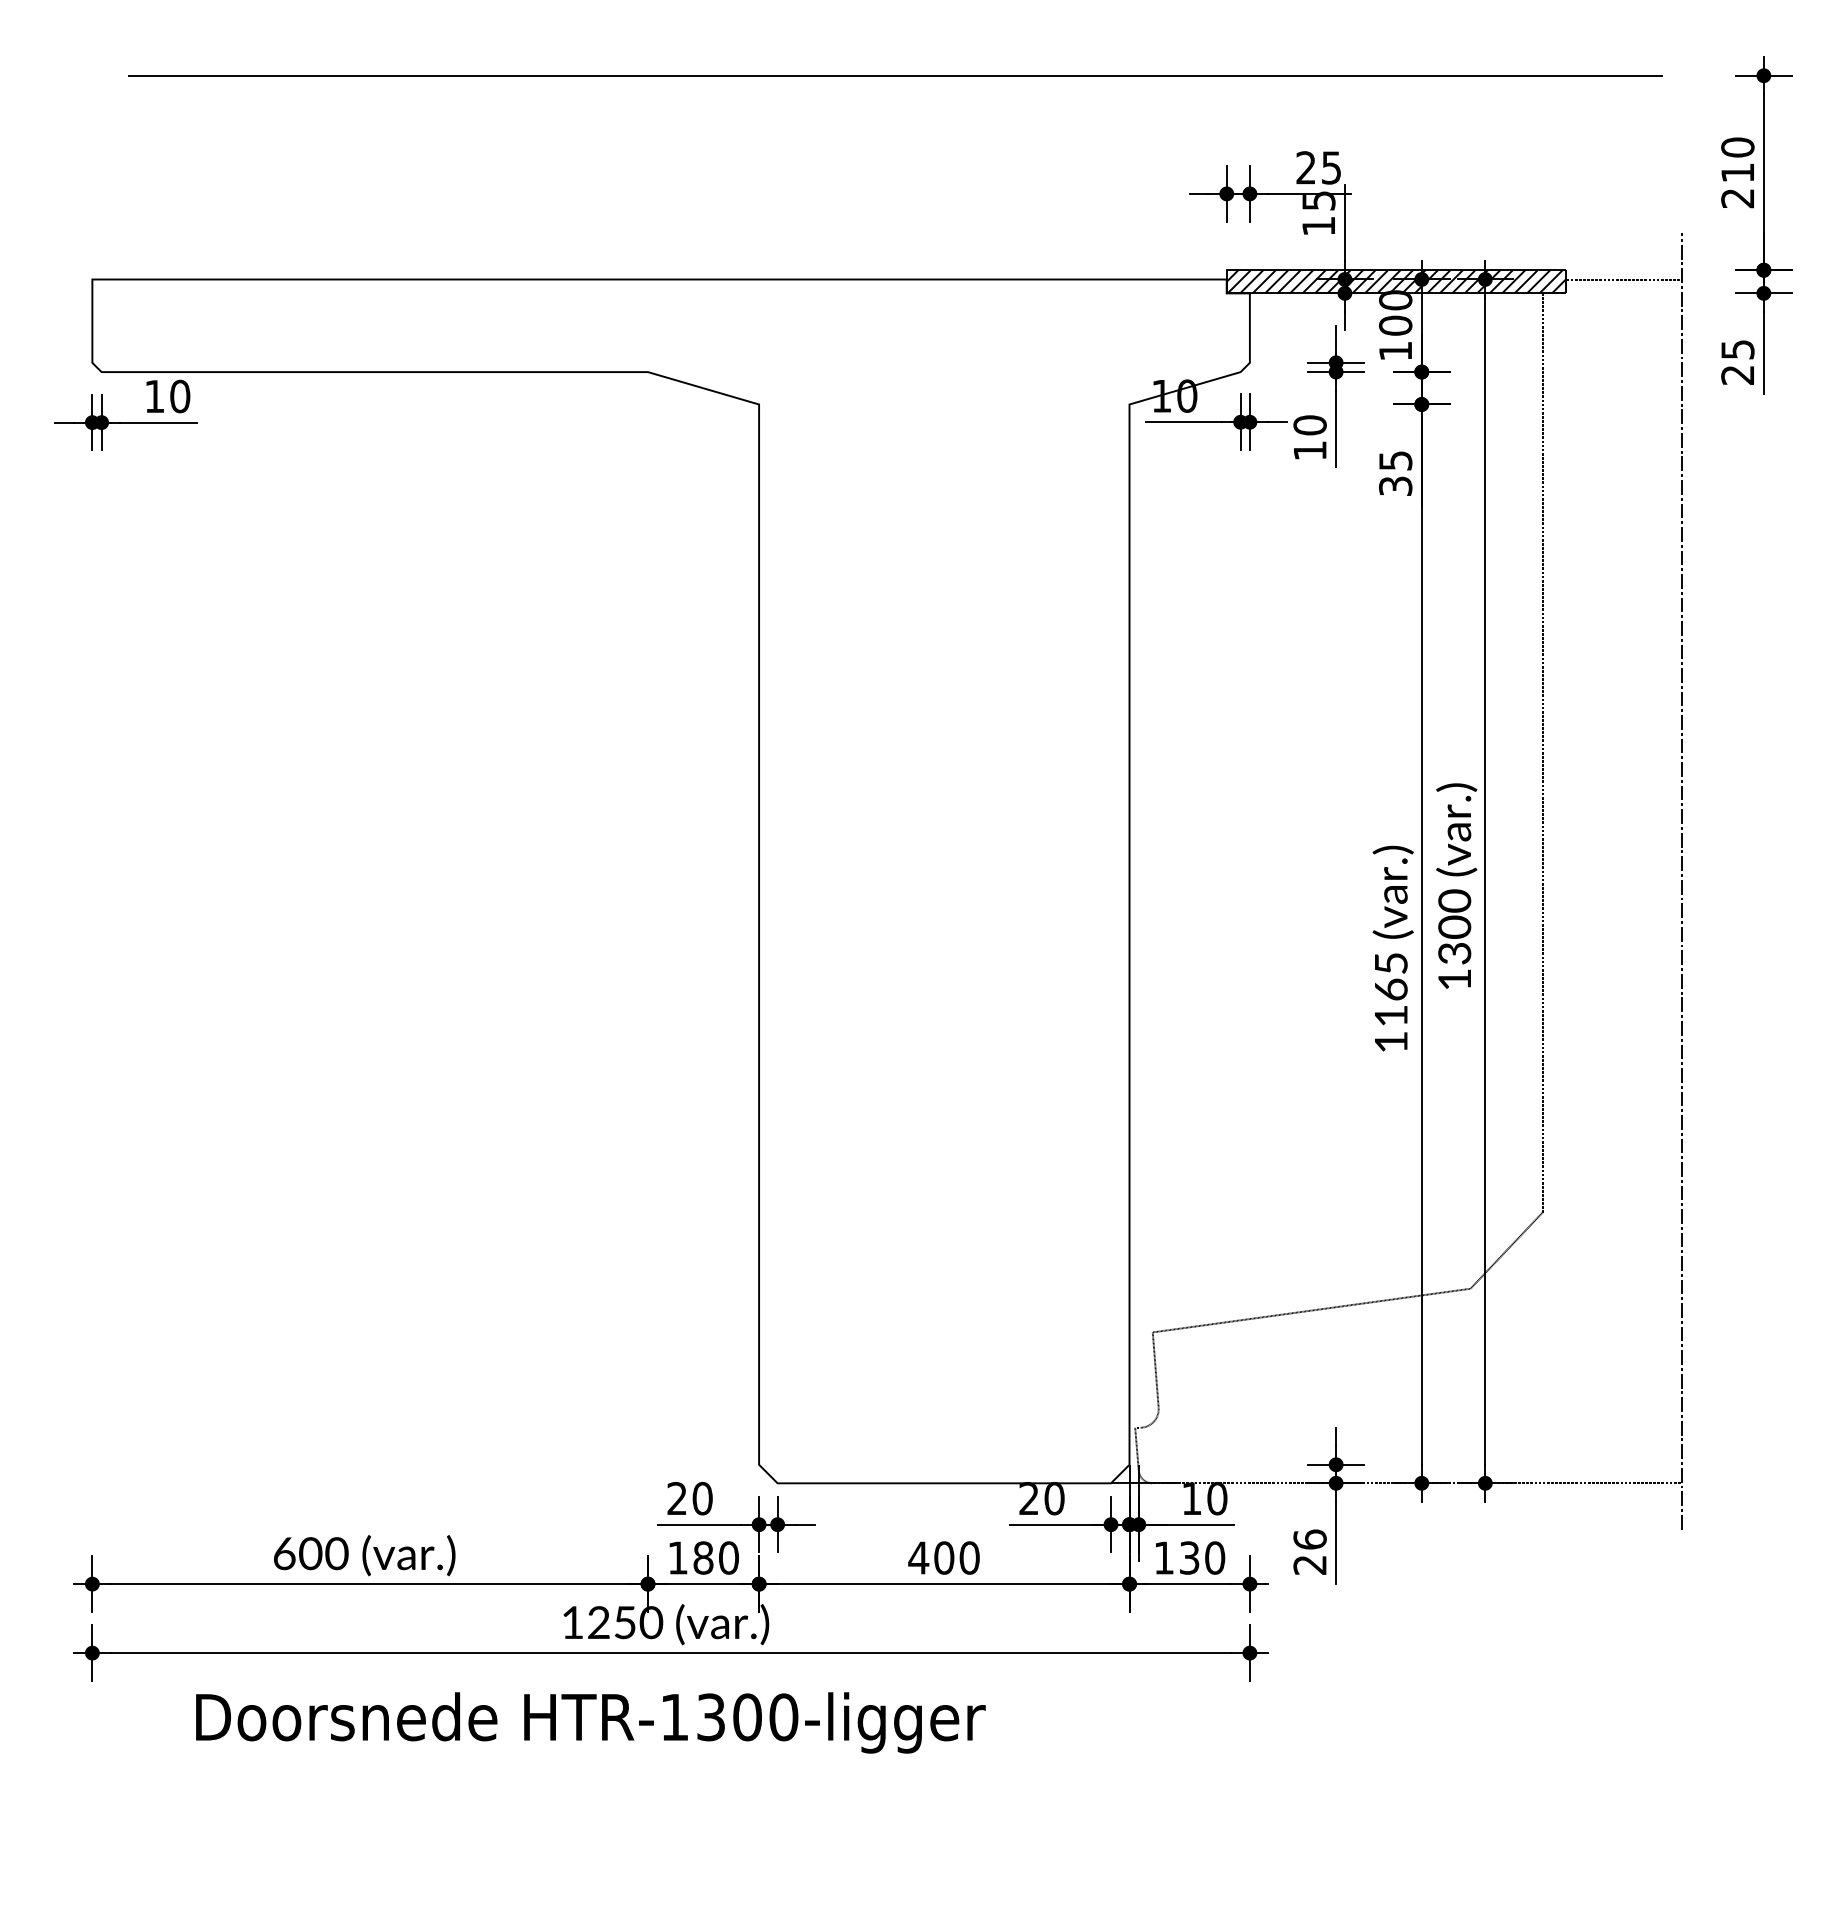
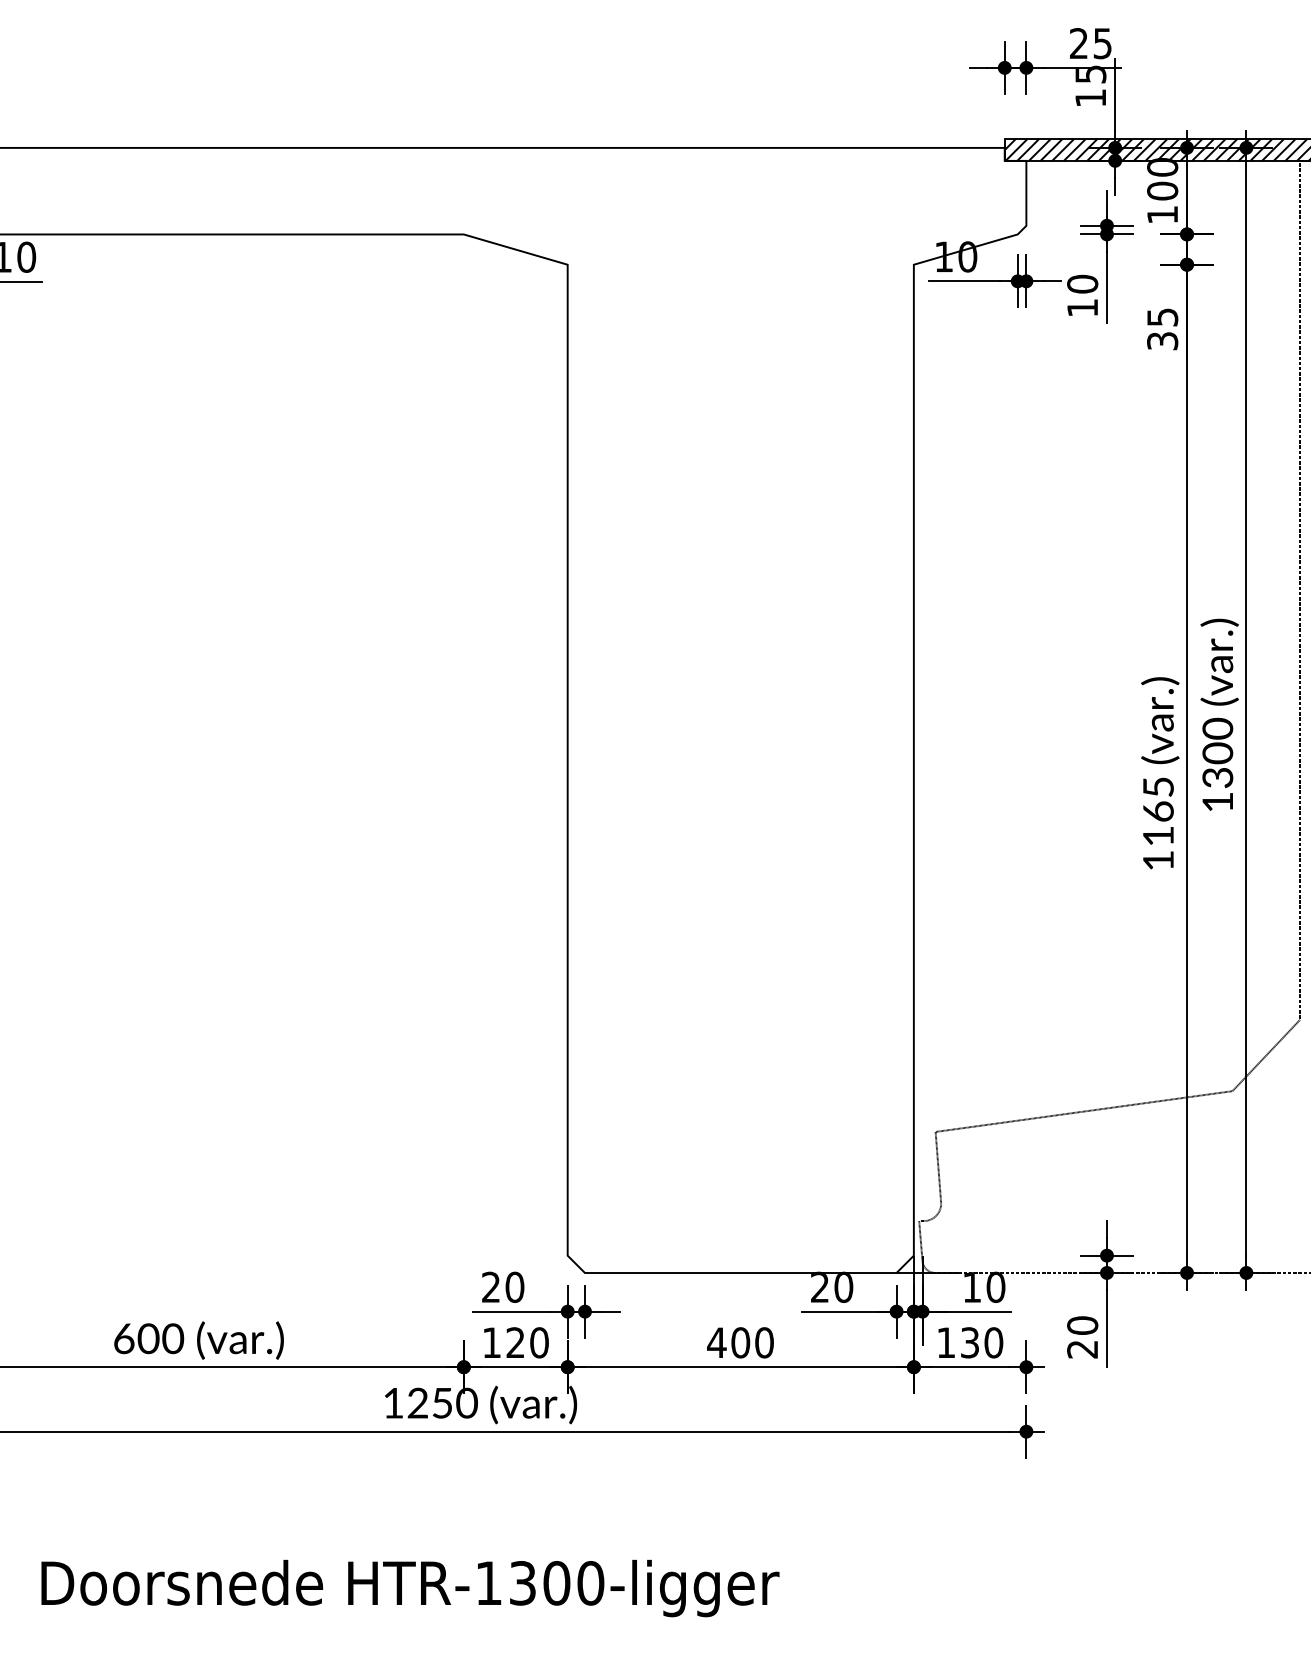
text: (1309, 1539) -> (1082, 1325), 26 -> 20
text: (703, 1557) -> (515, 1342), 180 -> 120
text: (590, 1722) -> (410, 1588), moved

